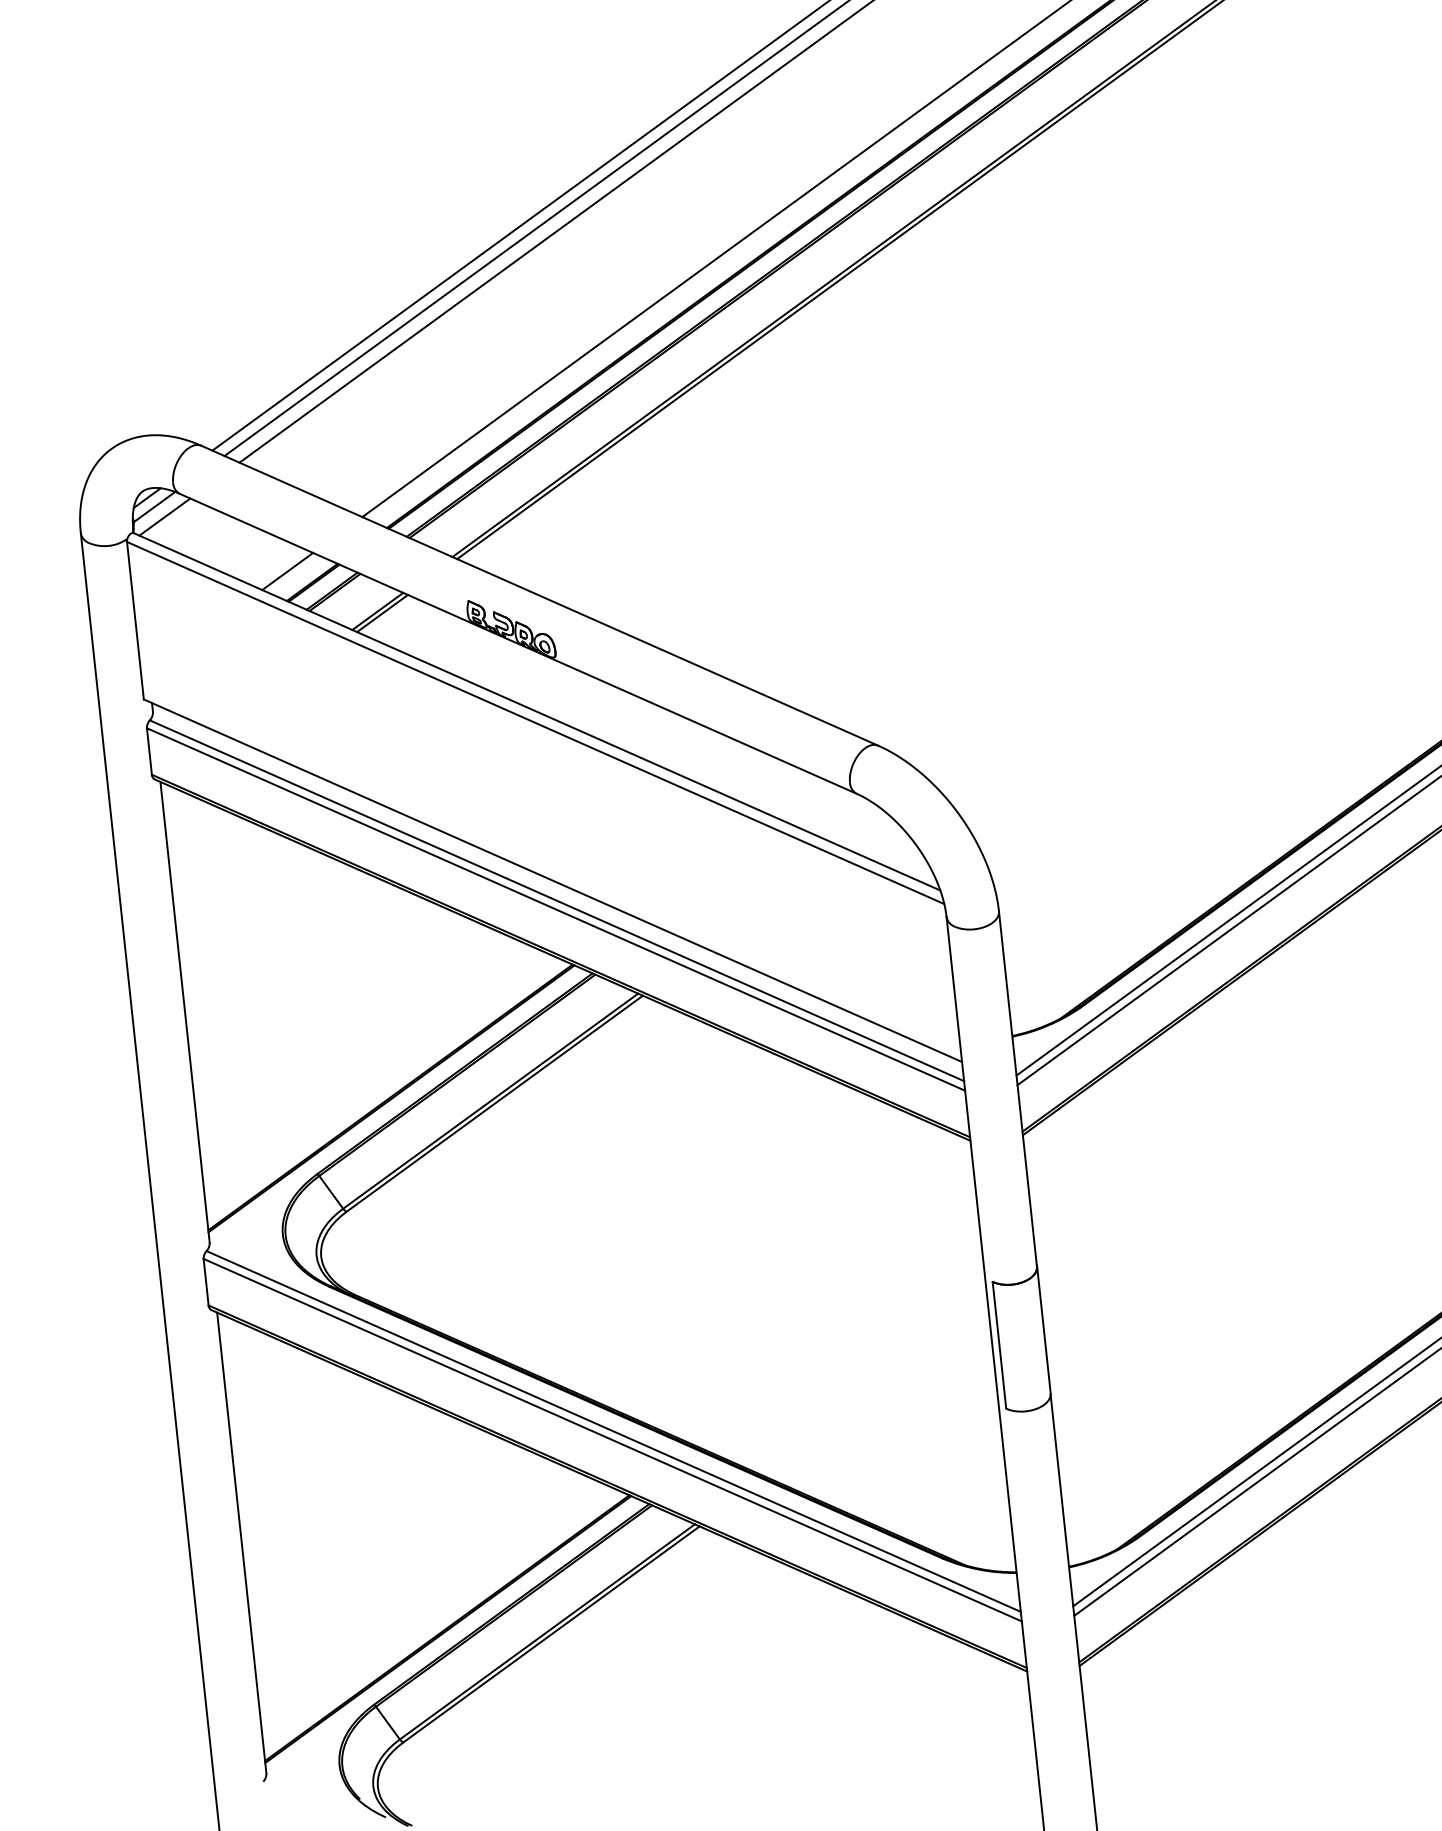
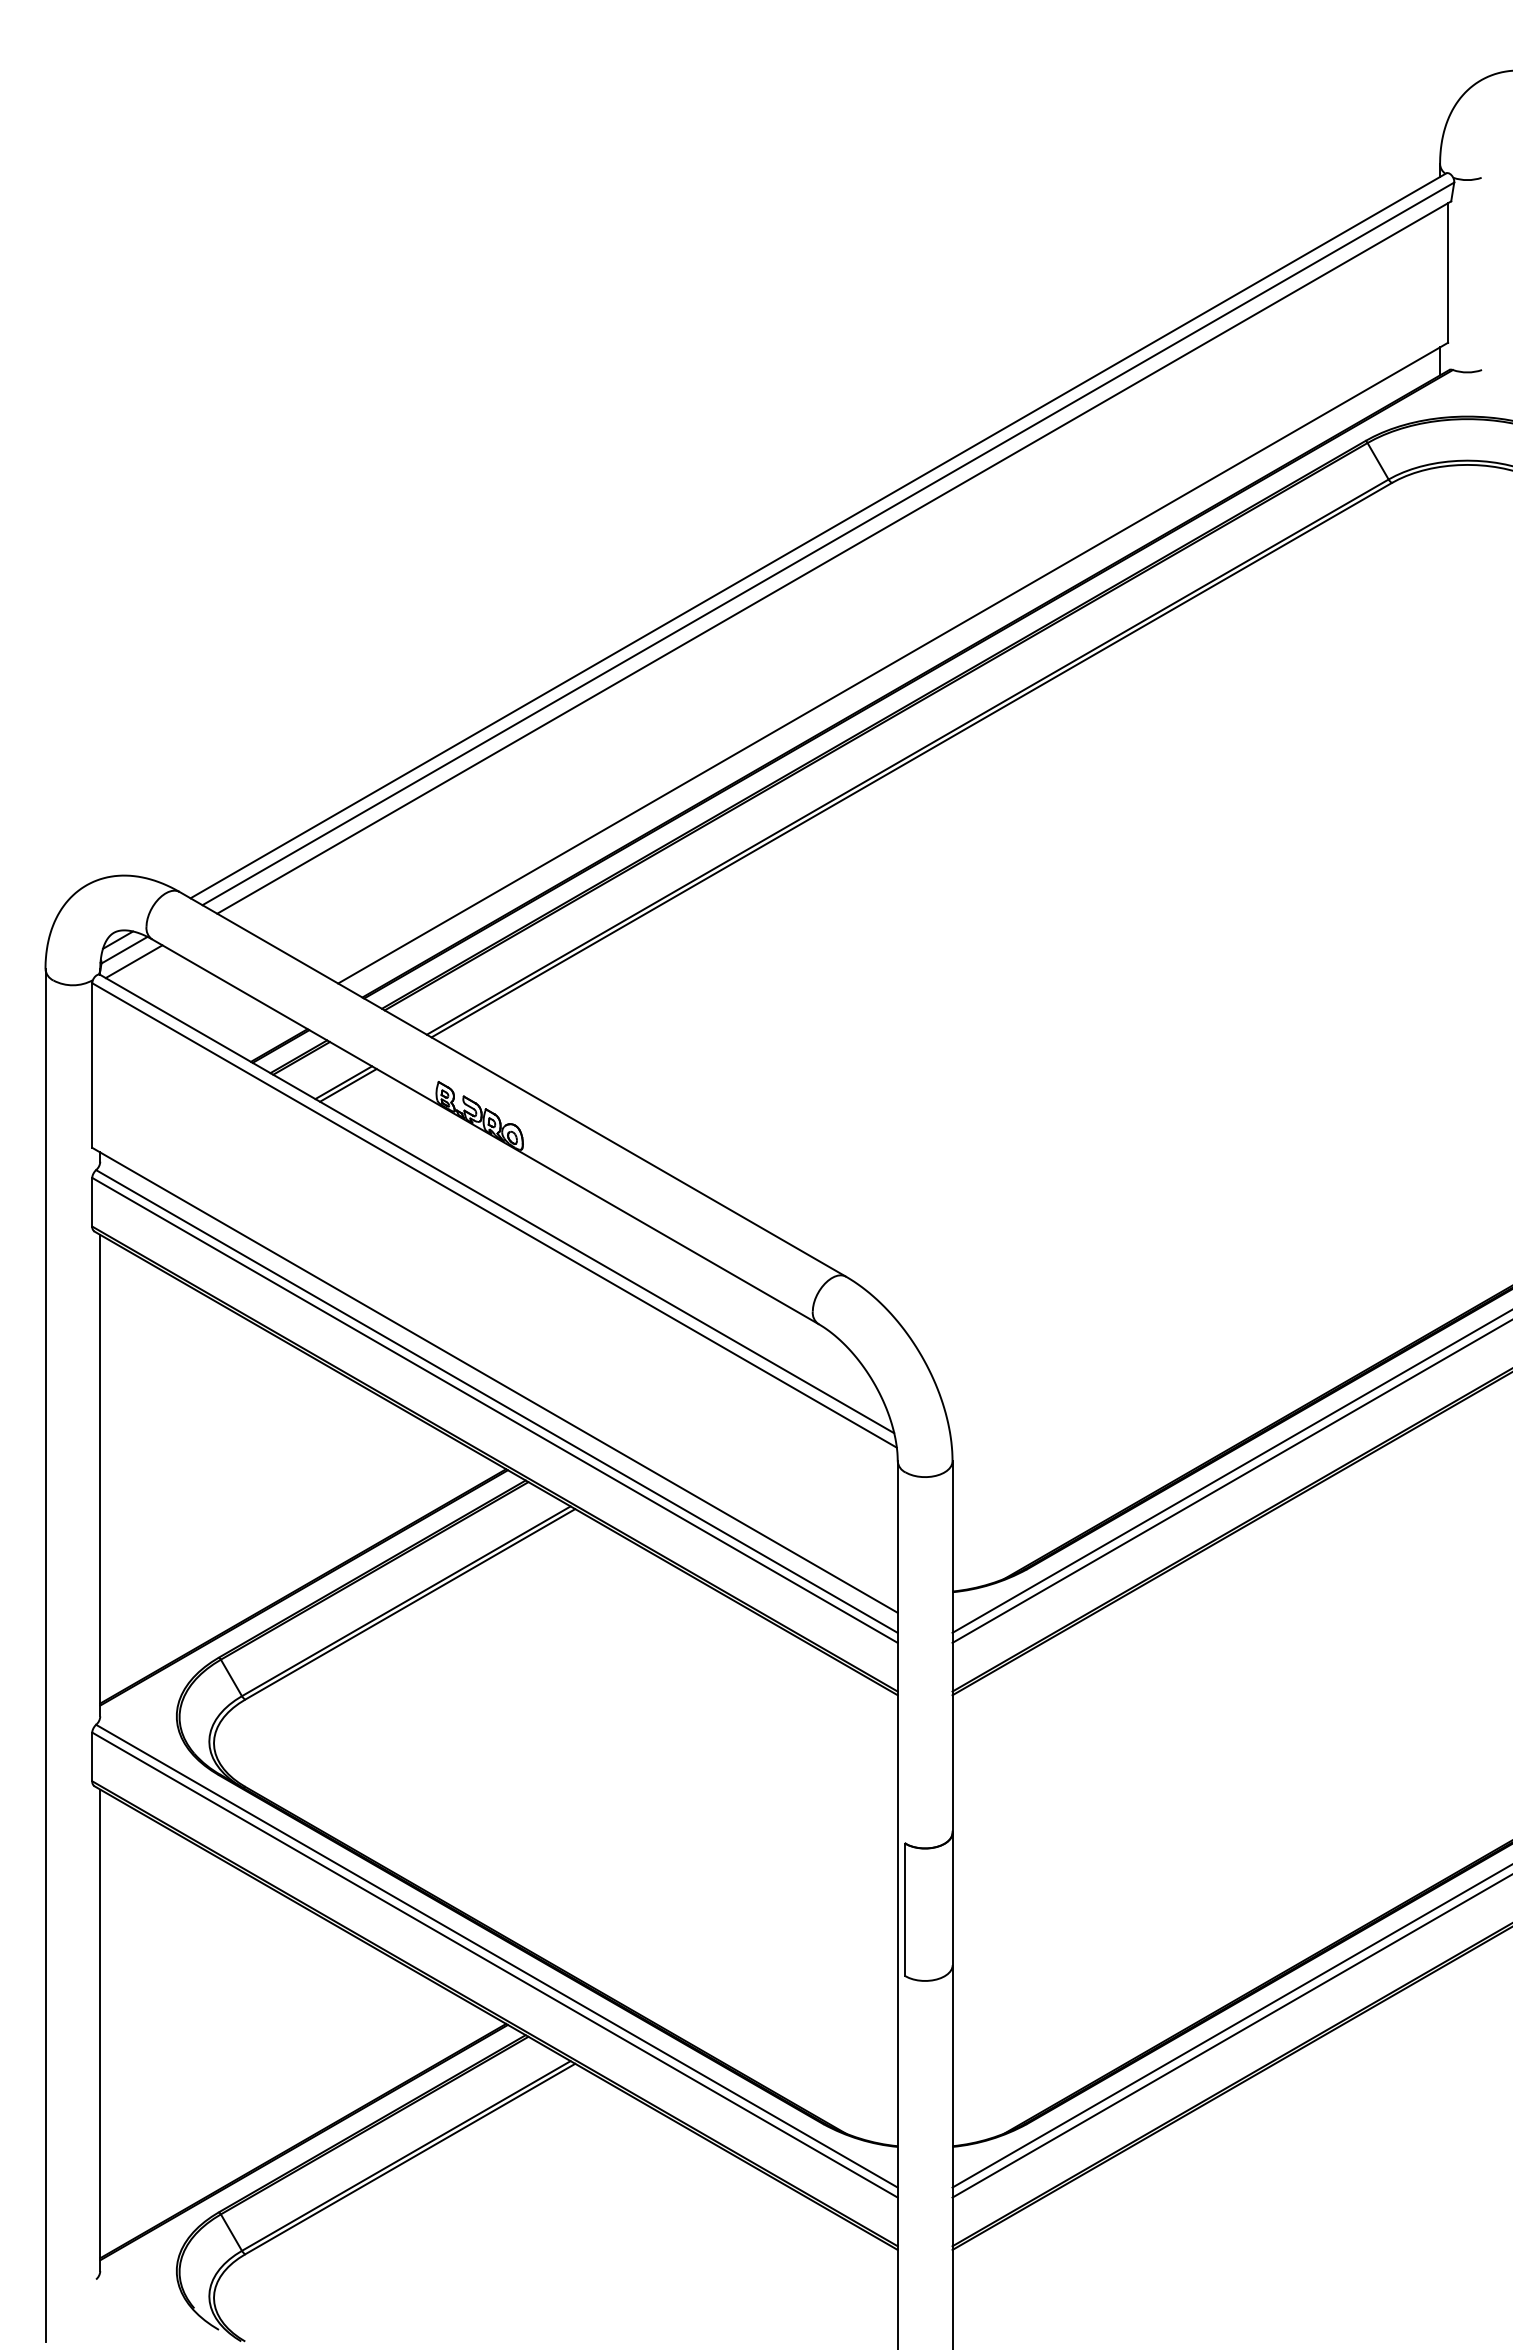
line: (287, 571) -> (254, 1031), removed

